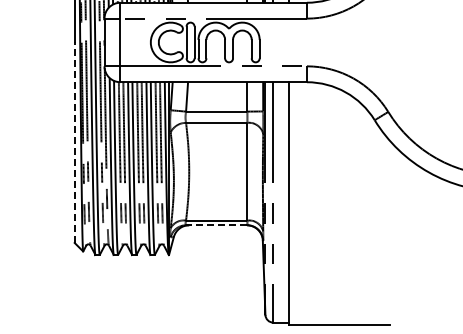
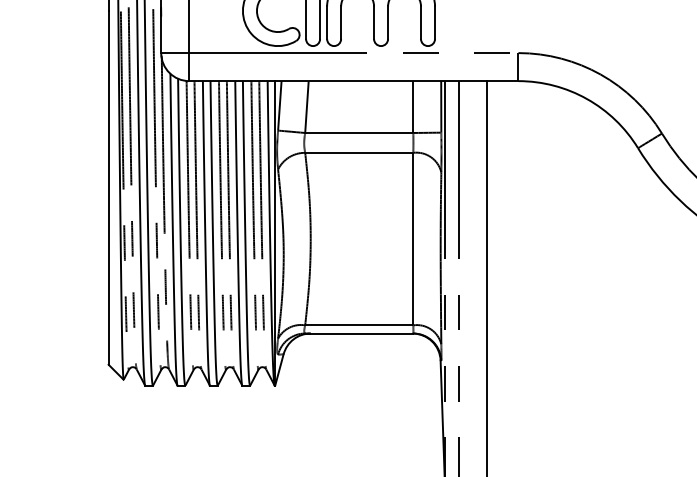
line: (74, 142) -> (108, 187), dashed -> solid
line: (216, 225) -> (358, 333), dashed -> solid

